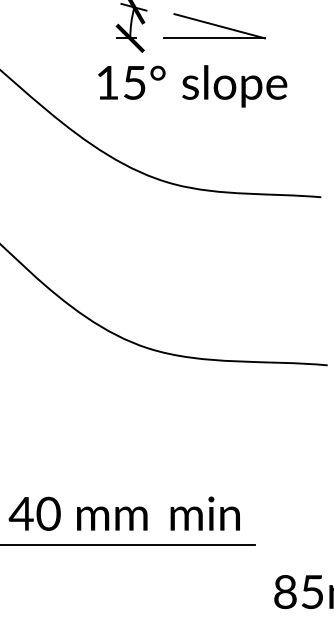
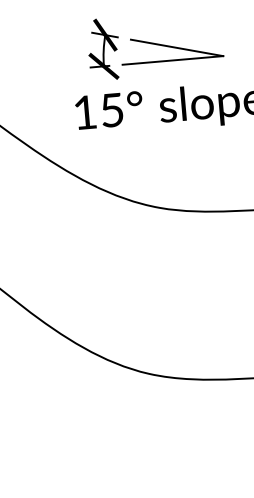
part: (214, 26) -> (171, 48), moved

